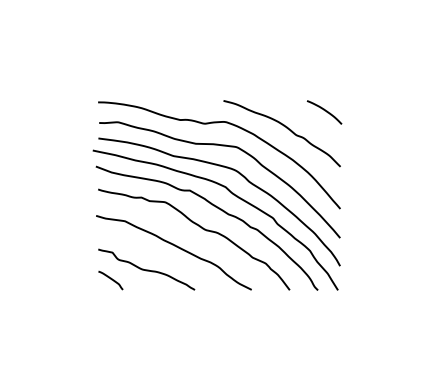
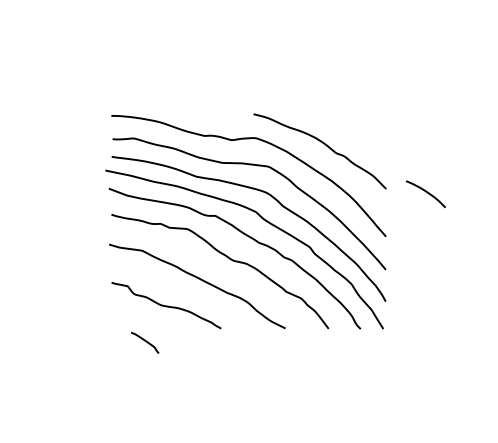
curve: (325, 111) -> (426, 193), moved
curve: (110, 279) -> (144, 341), moved

